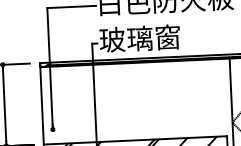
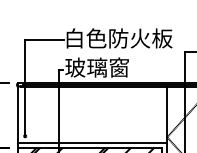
line: (138, 133) -> (92, 142), added

